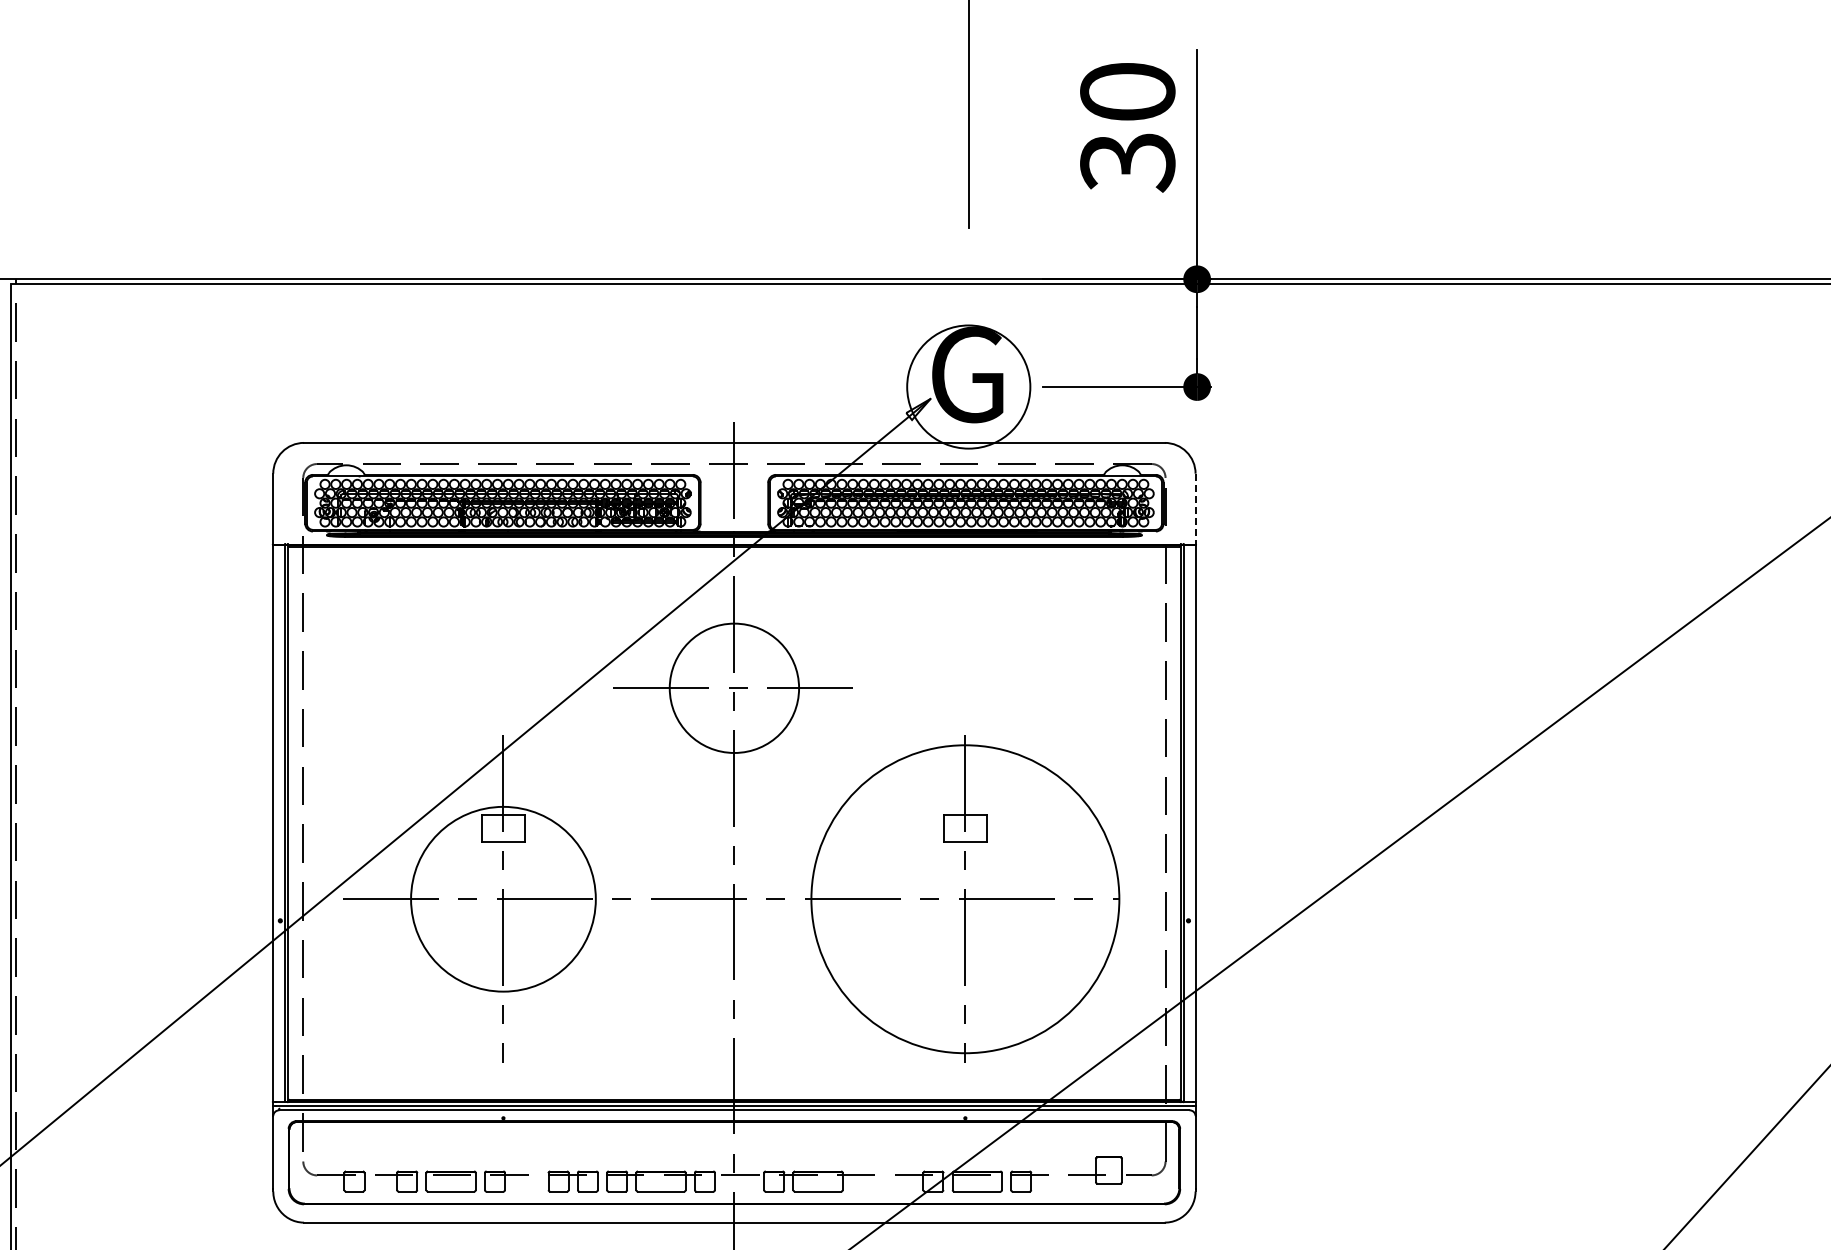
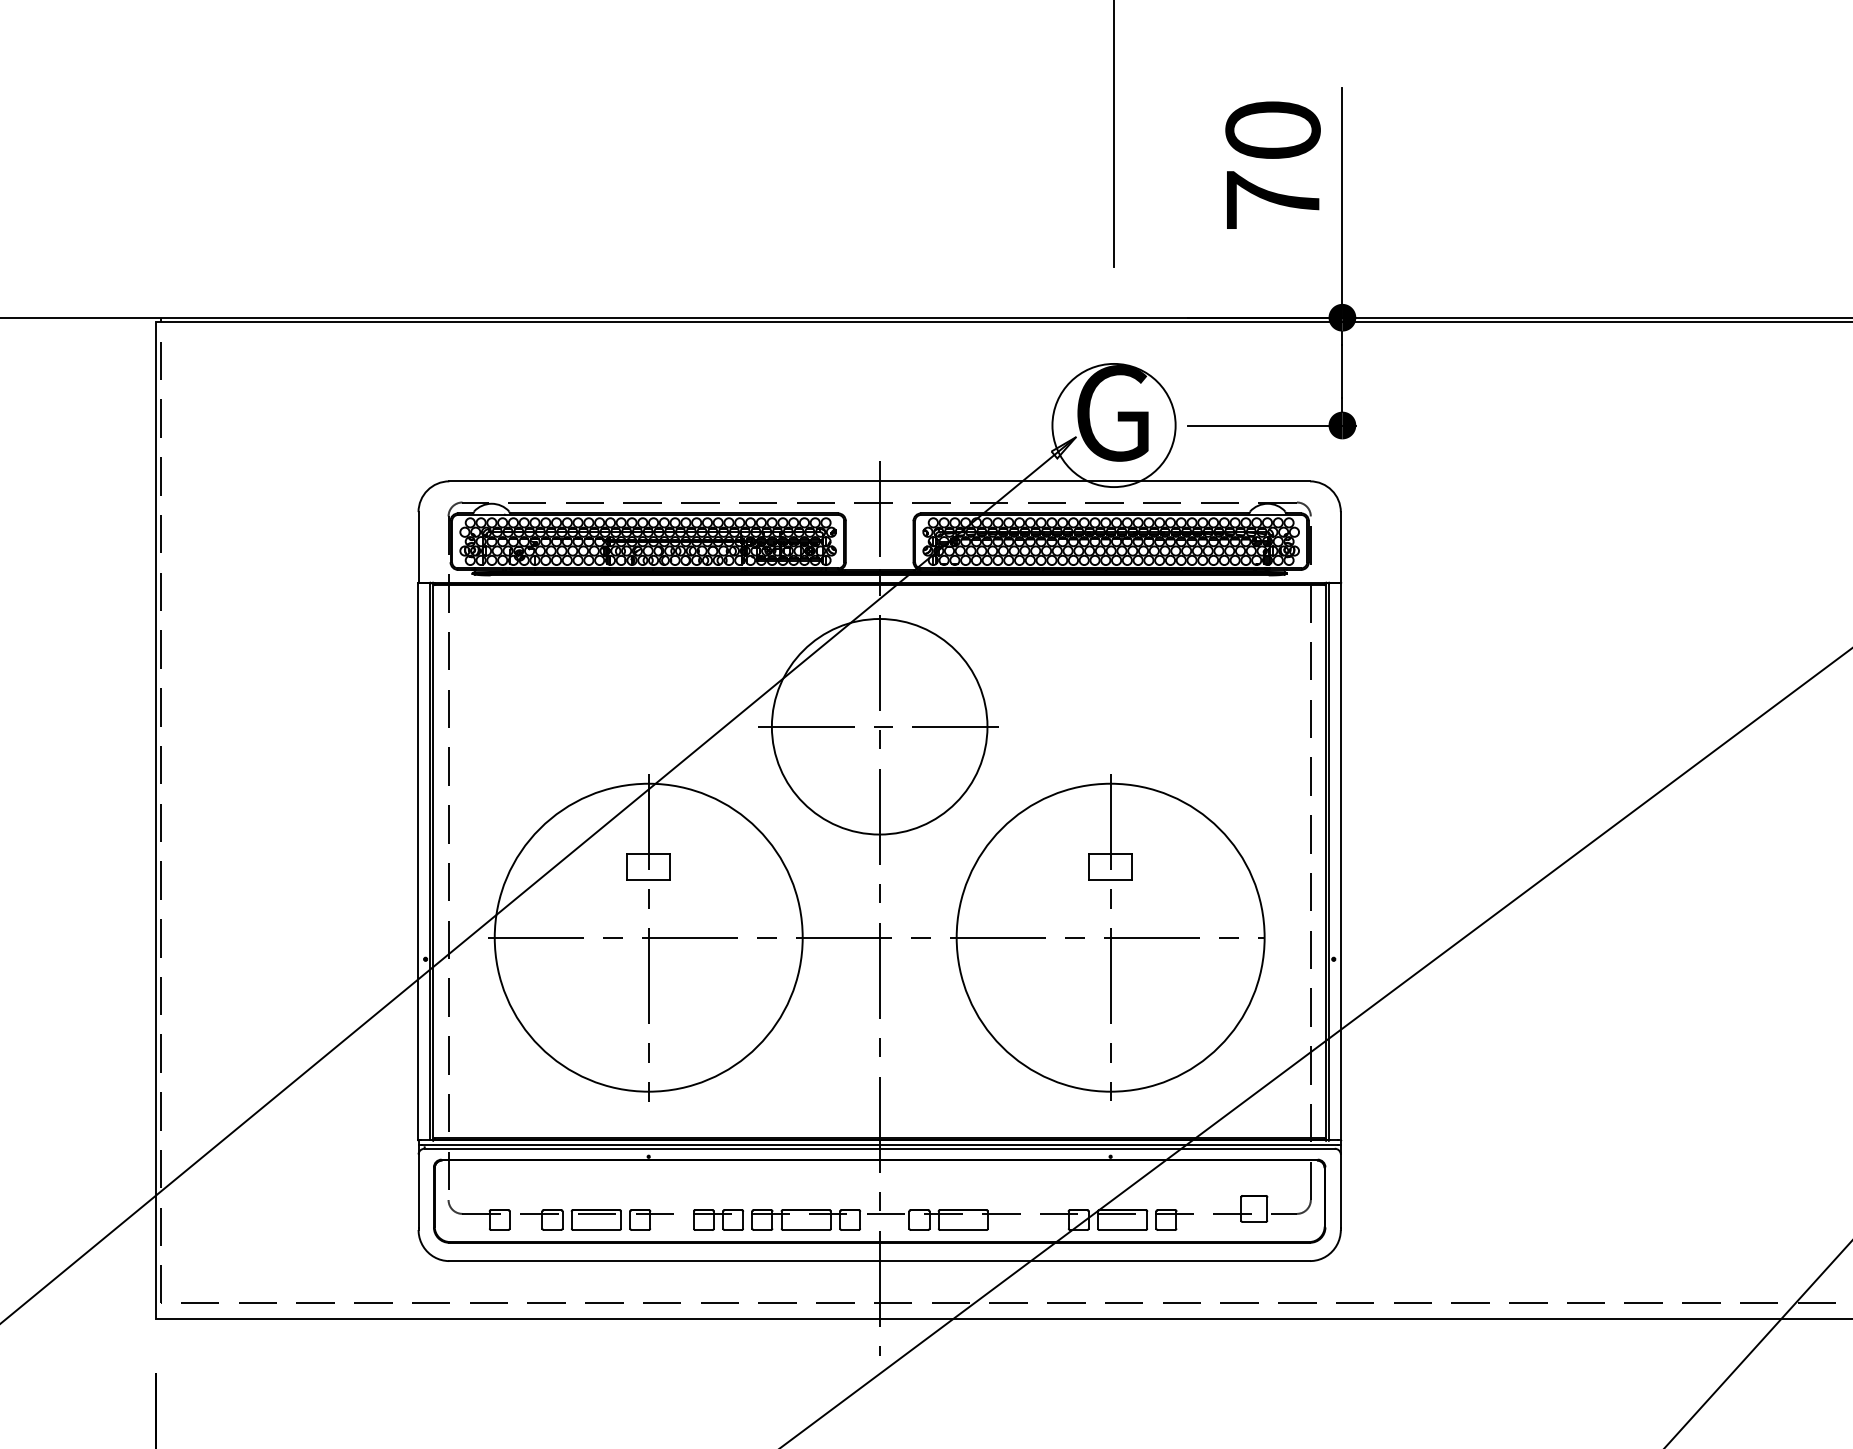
text: (1127, 163) -> (1272, 201), 30 -> 70
line: (1195, 510) -> (1340, 548), dashed -> solid
circle: (734, 688) -> (879, 726), size x1.67
circle: (503, 899) -> (648, 937), size x1.67

